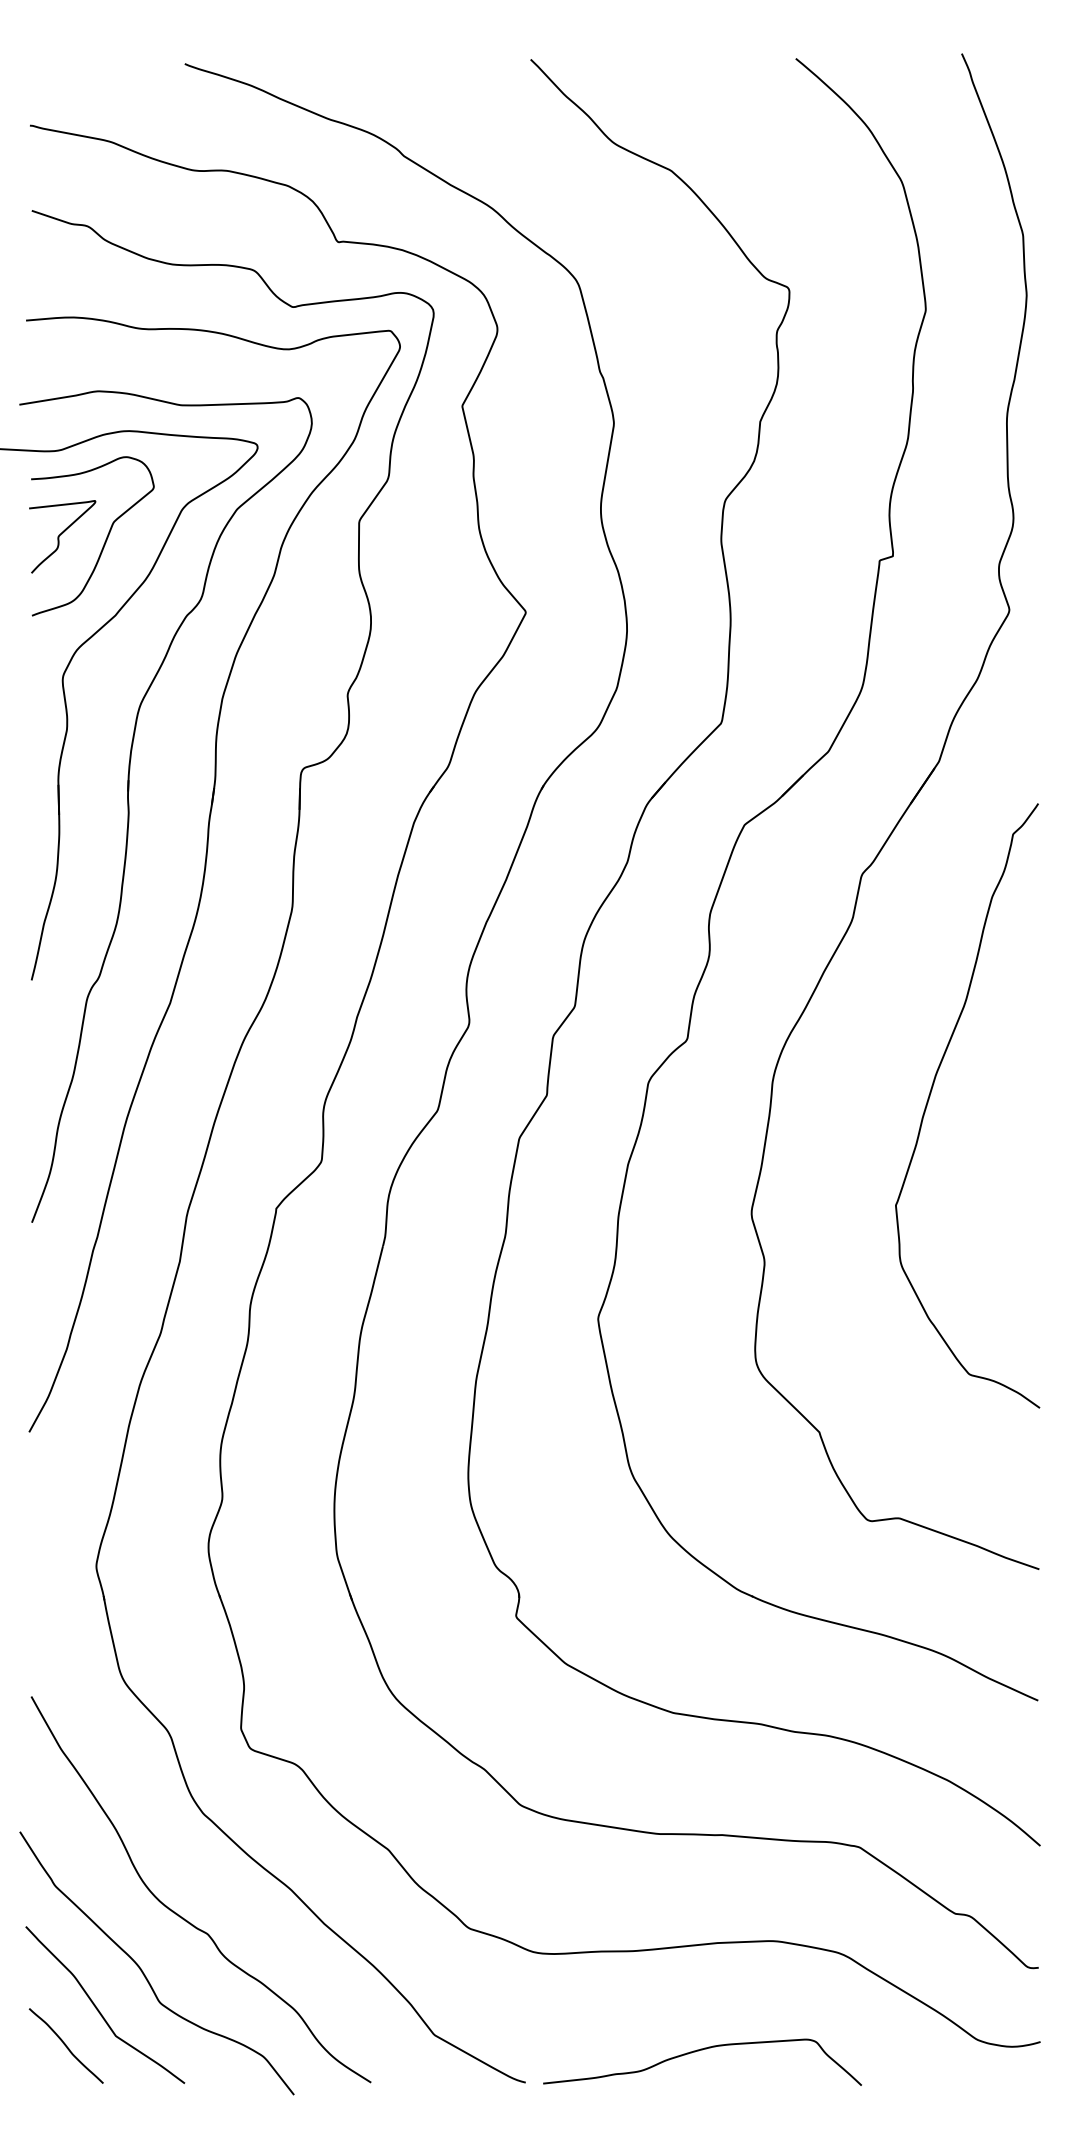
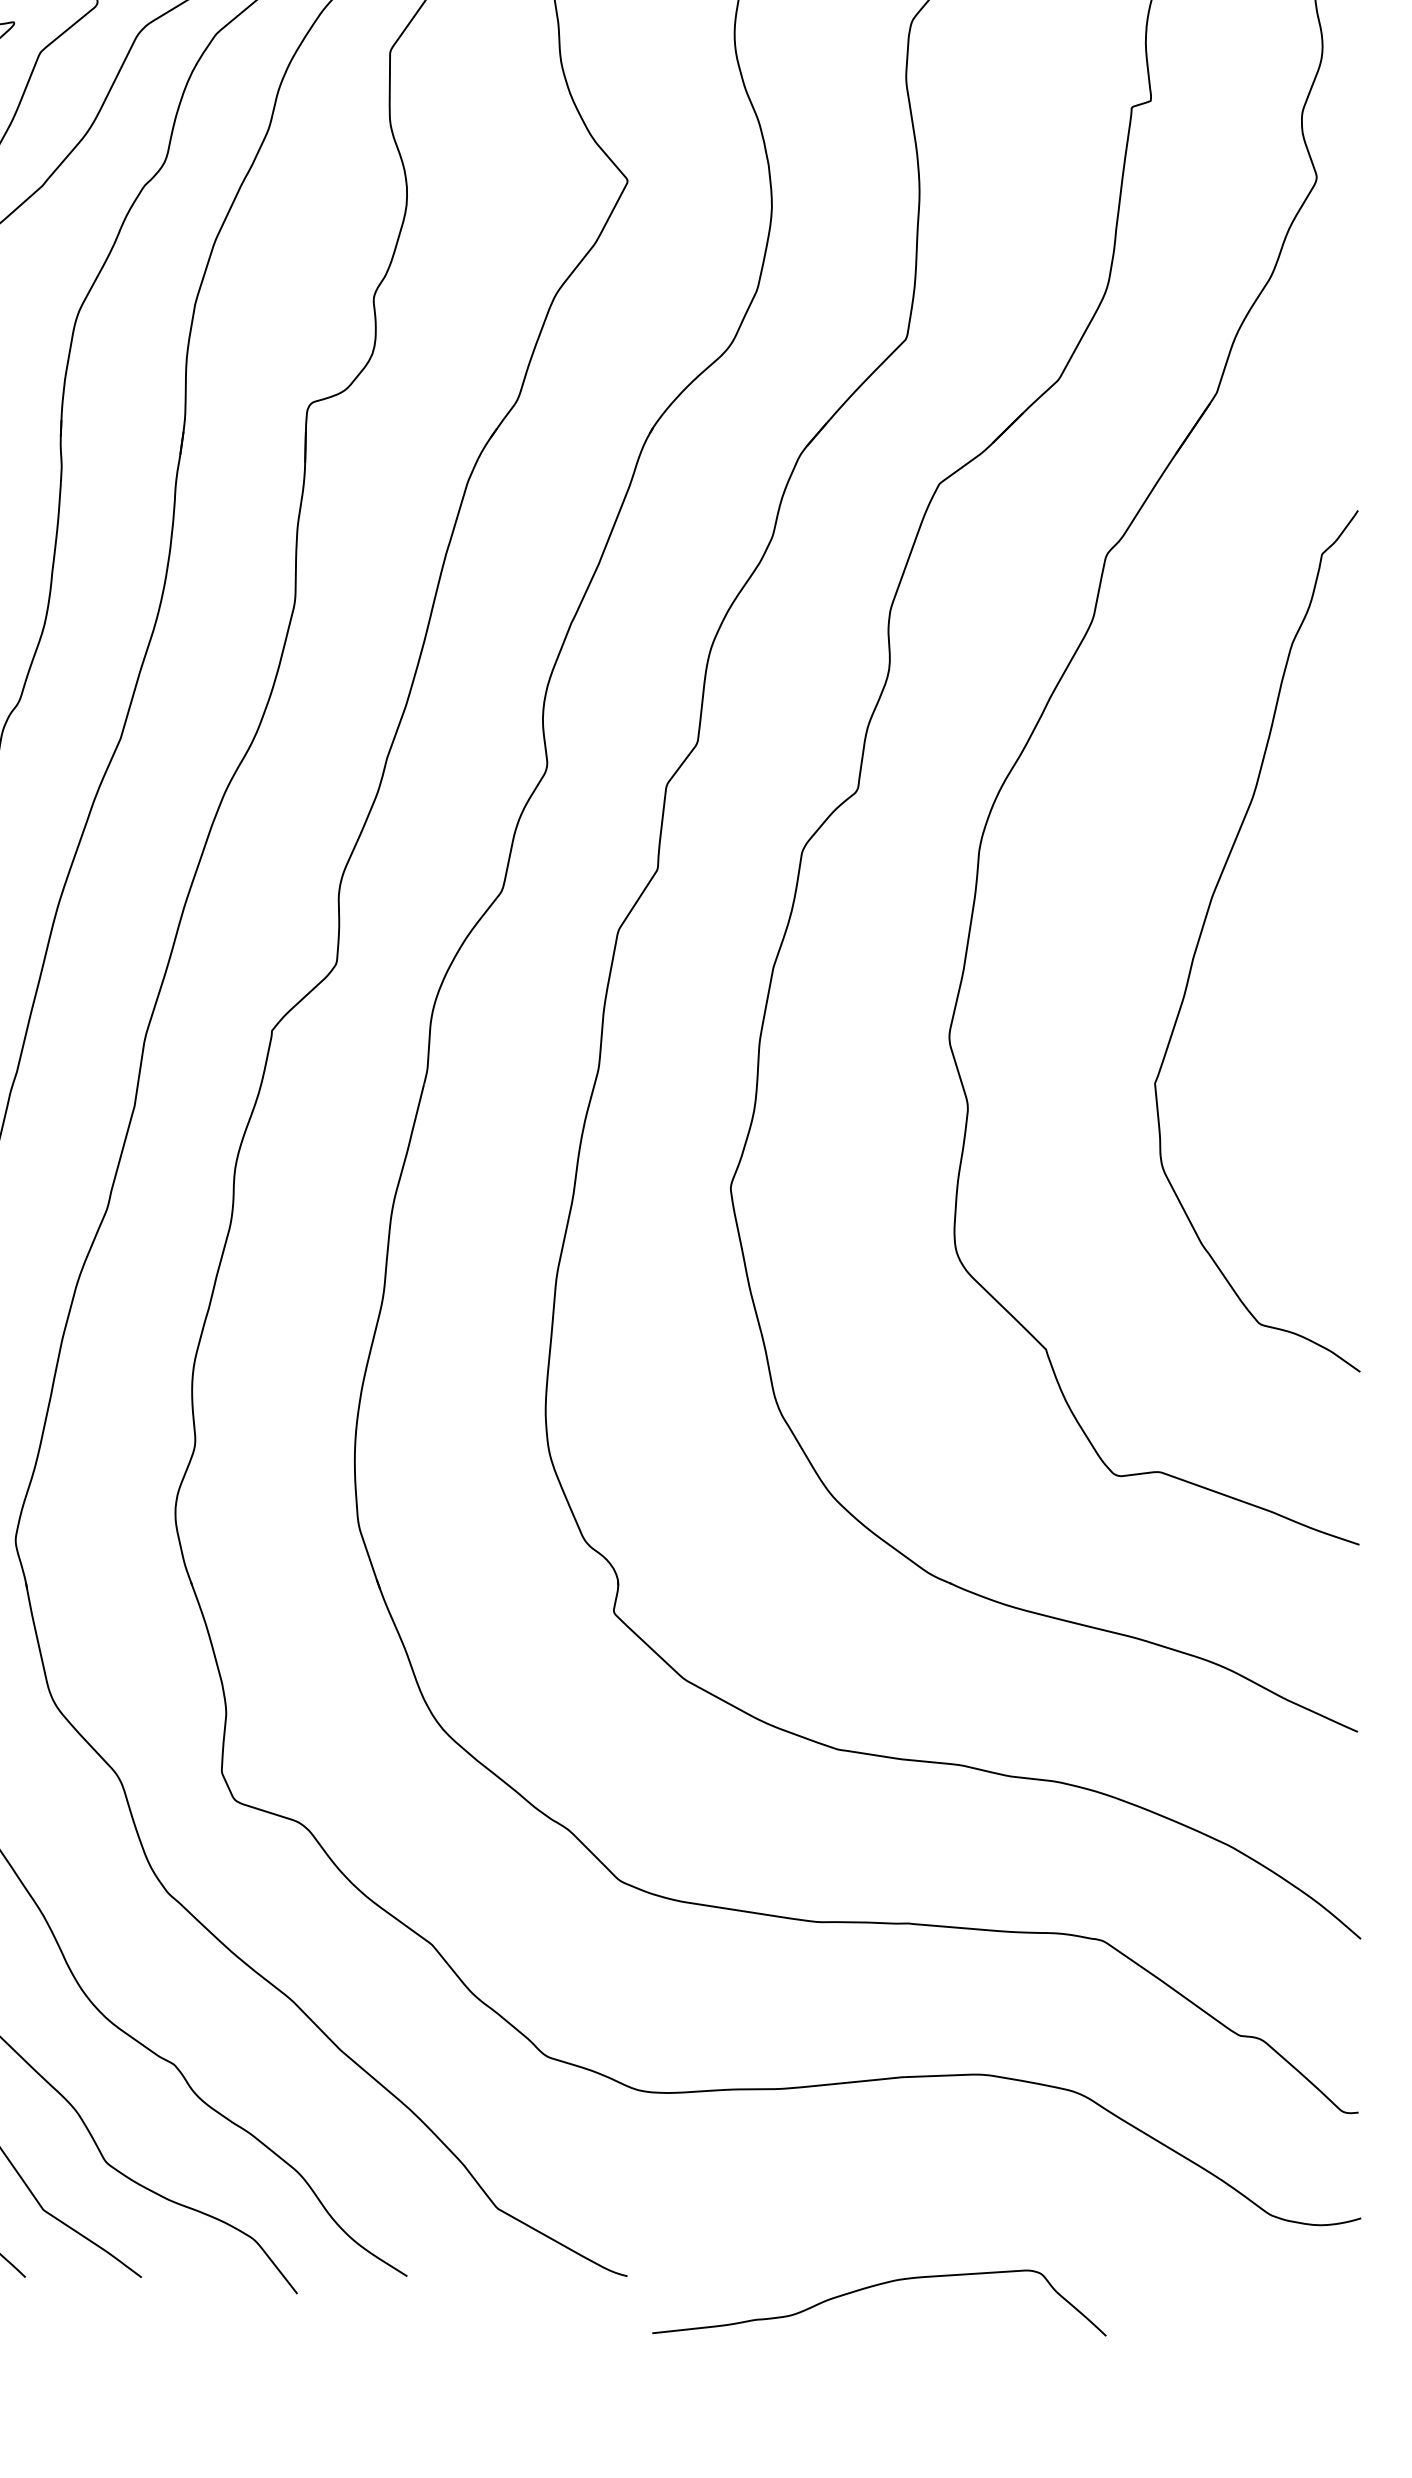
curve: (931, 1093) -> (1205, 923), moved
curve: (698, 2051) -> (873, 2287), moved

